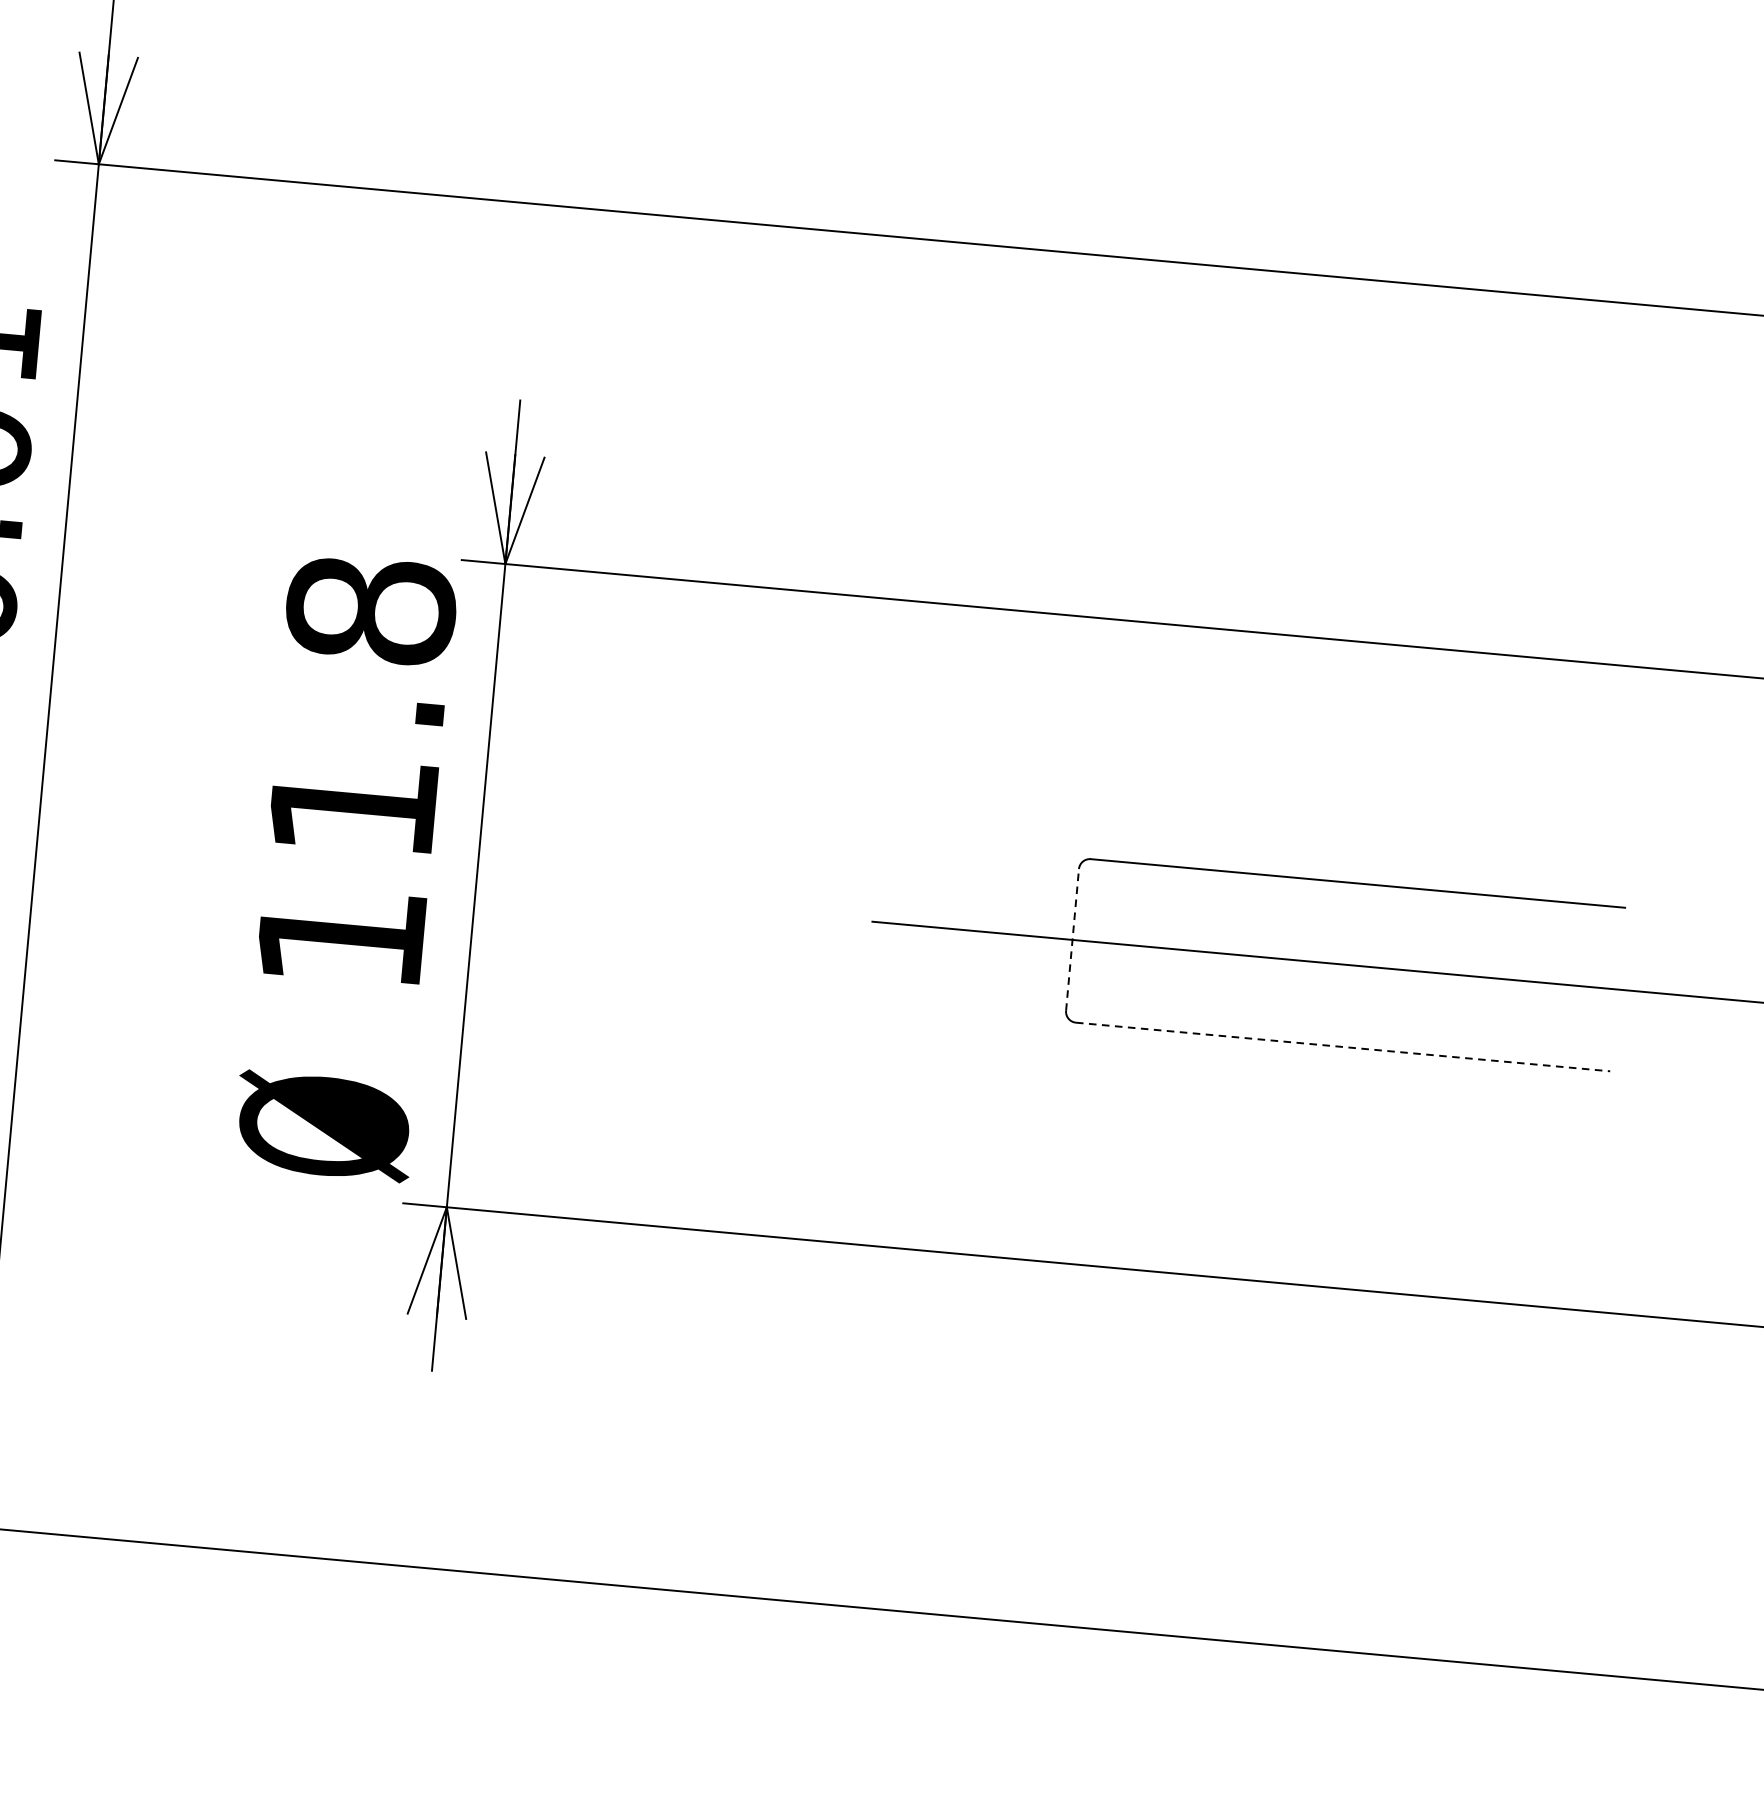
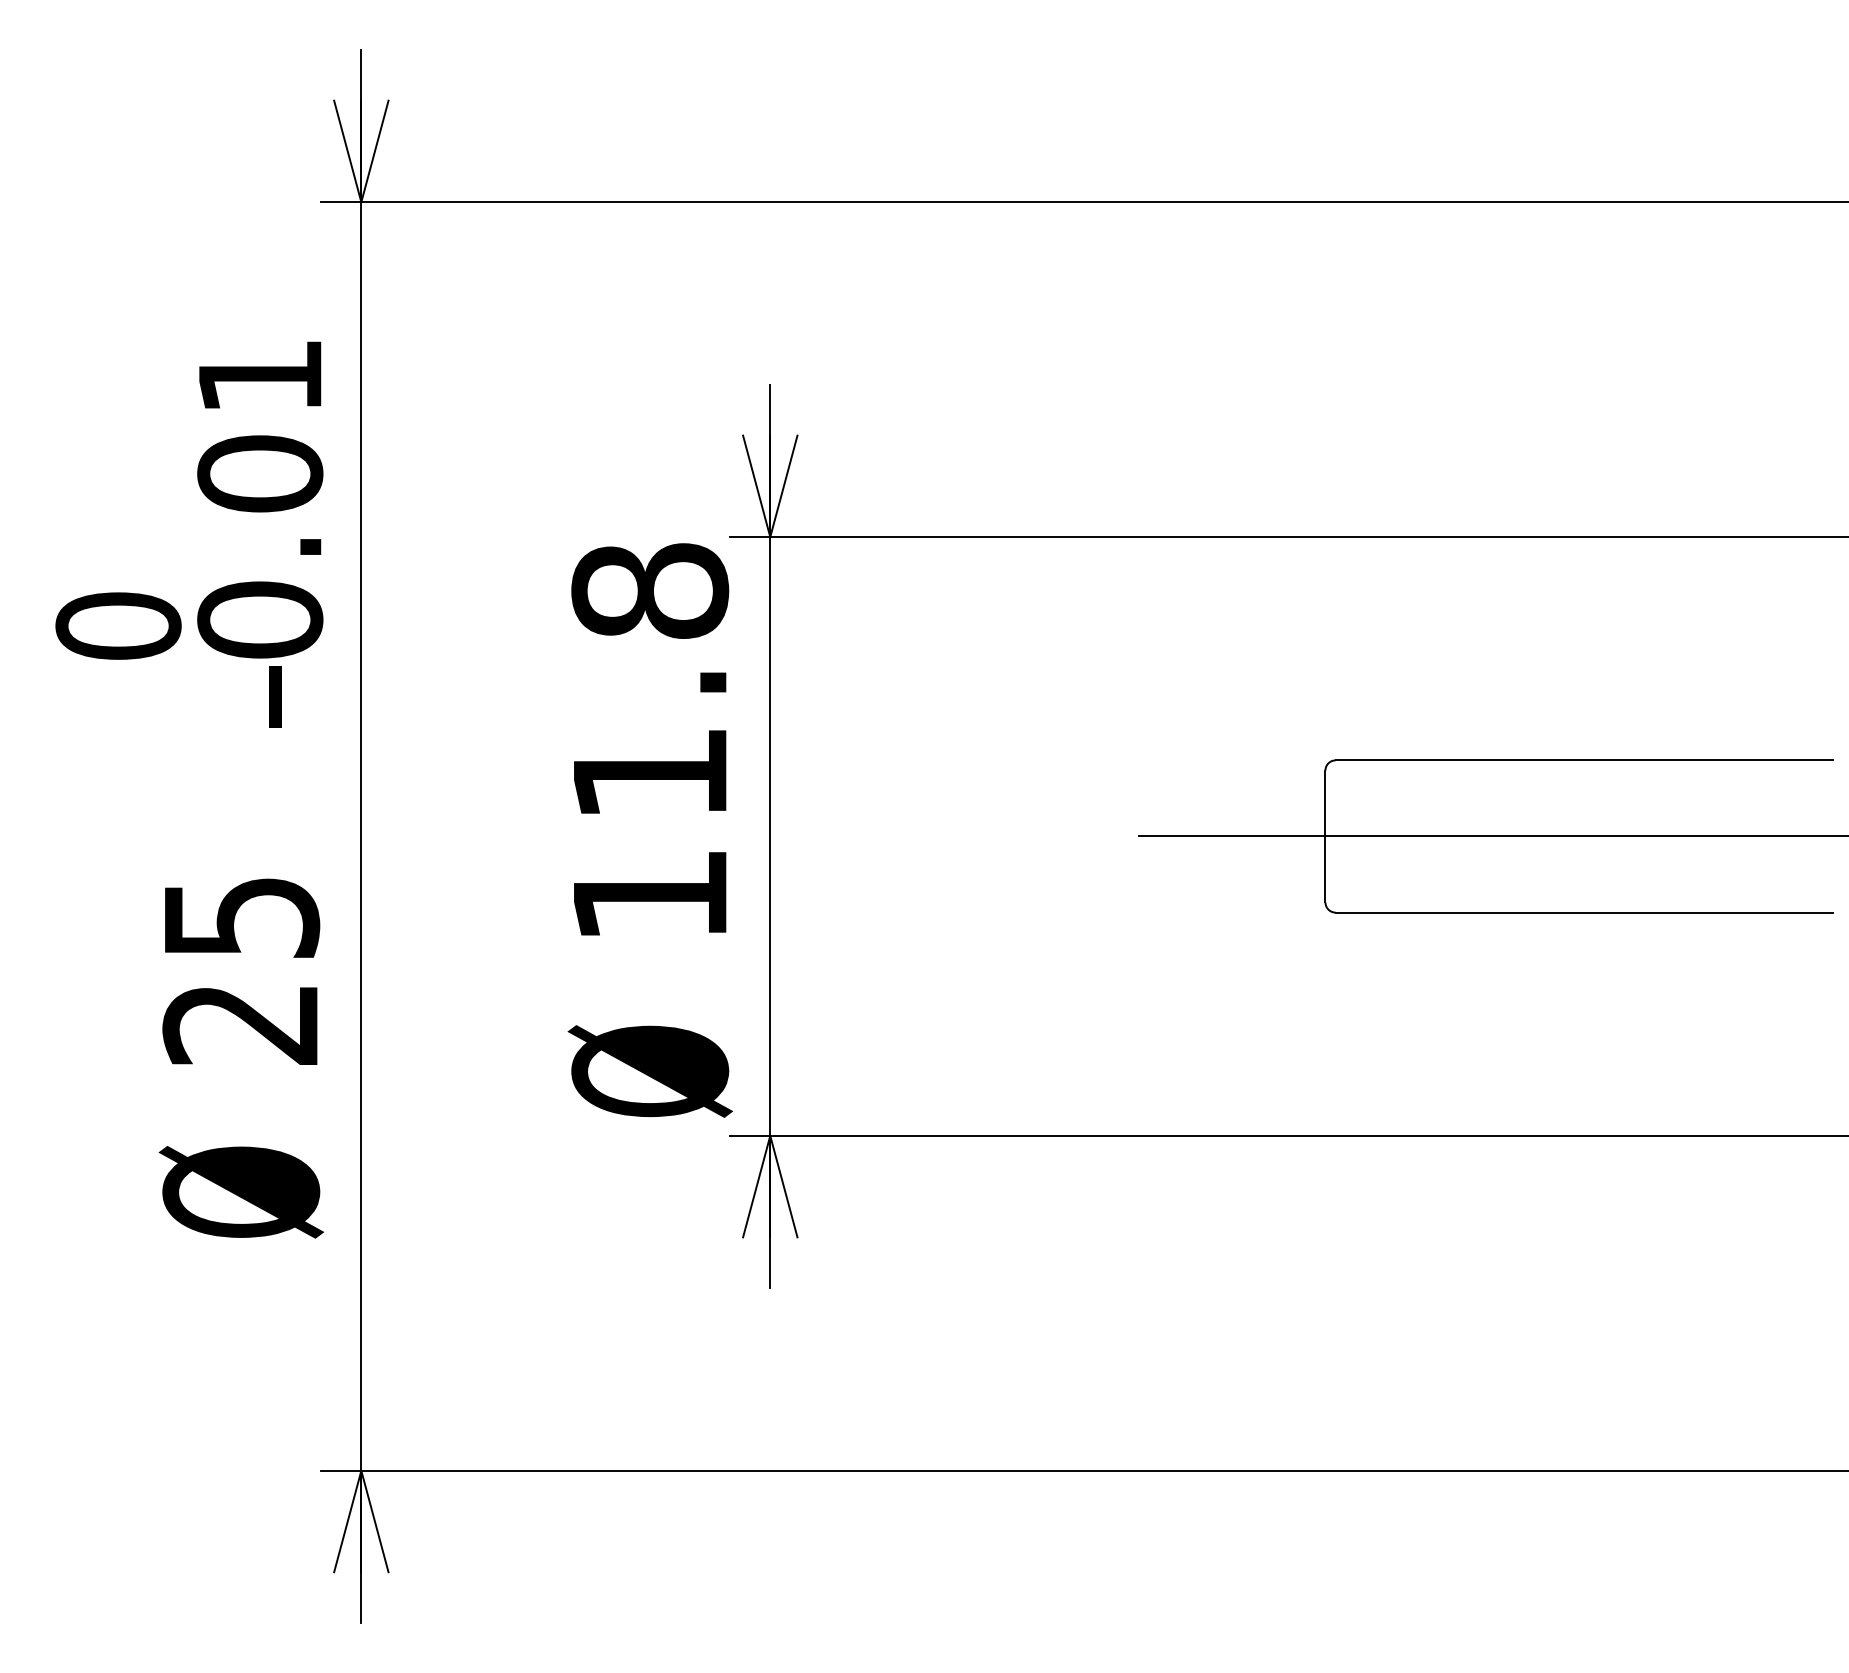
line: (1072, 939) -> (1325, 836), dashed -> solid
line: (1343, 1046) -> (1584, 912), dashed -> solid

